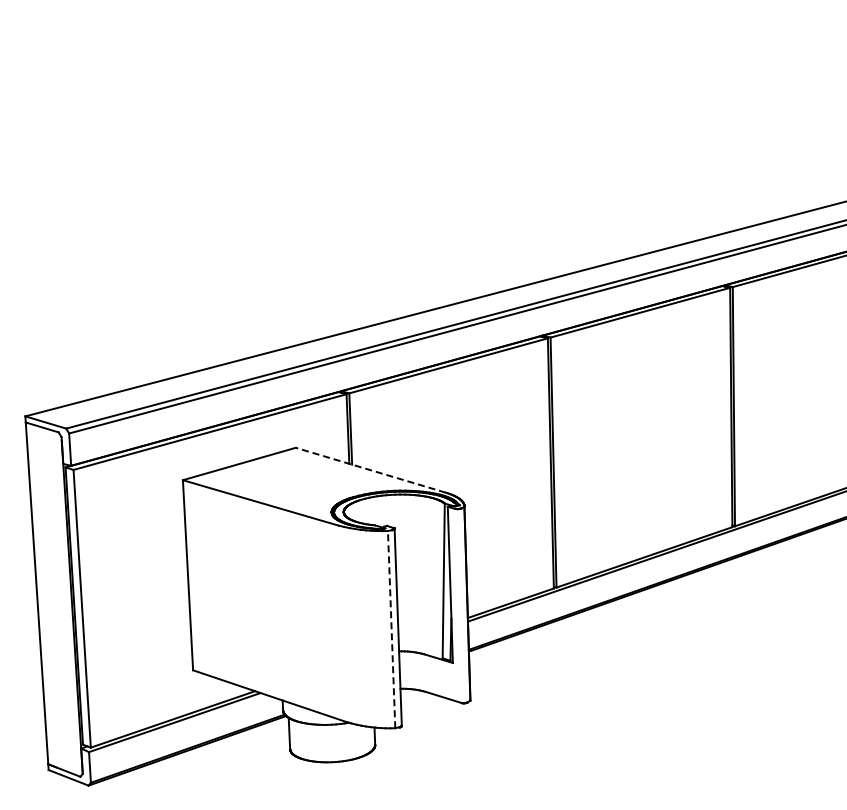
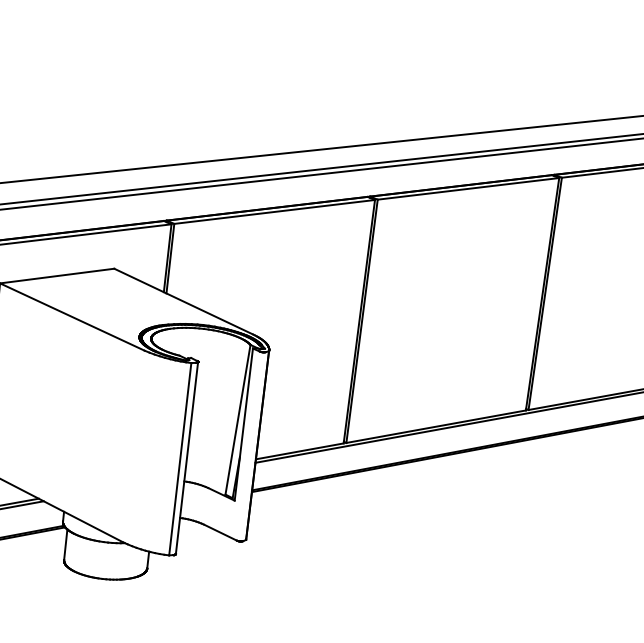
line: (370, 470) -> (183, 301), dashed -> solid
line: (391, 629) -> (180, 459), dashed -> solid

